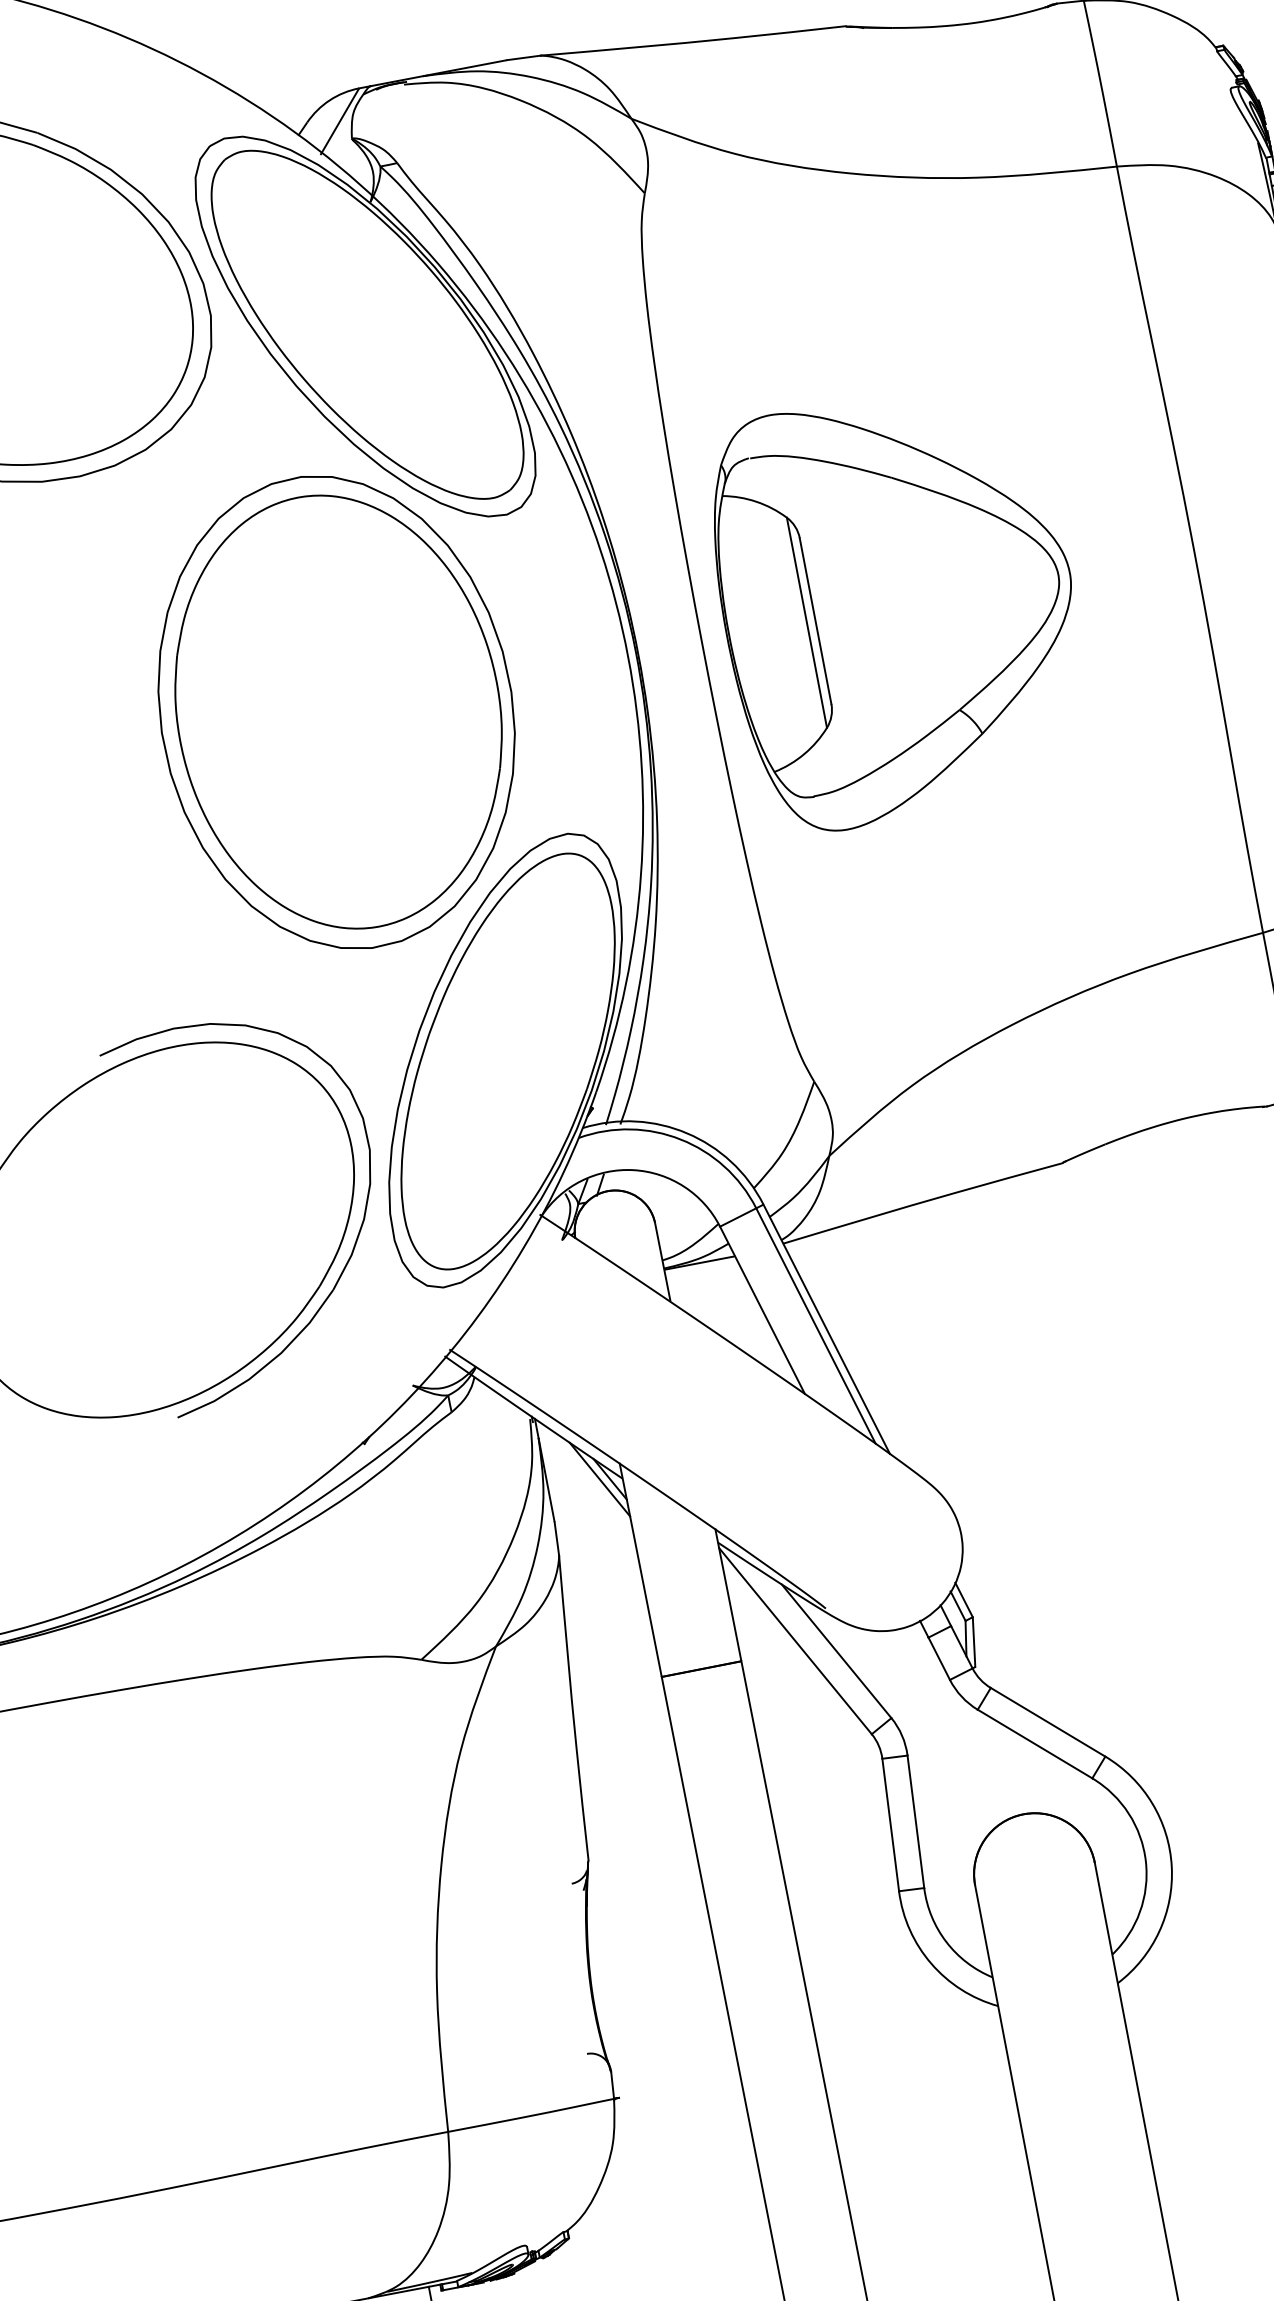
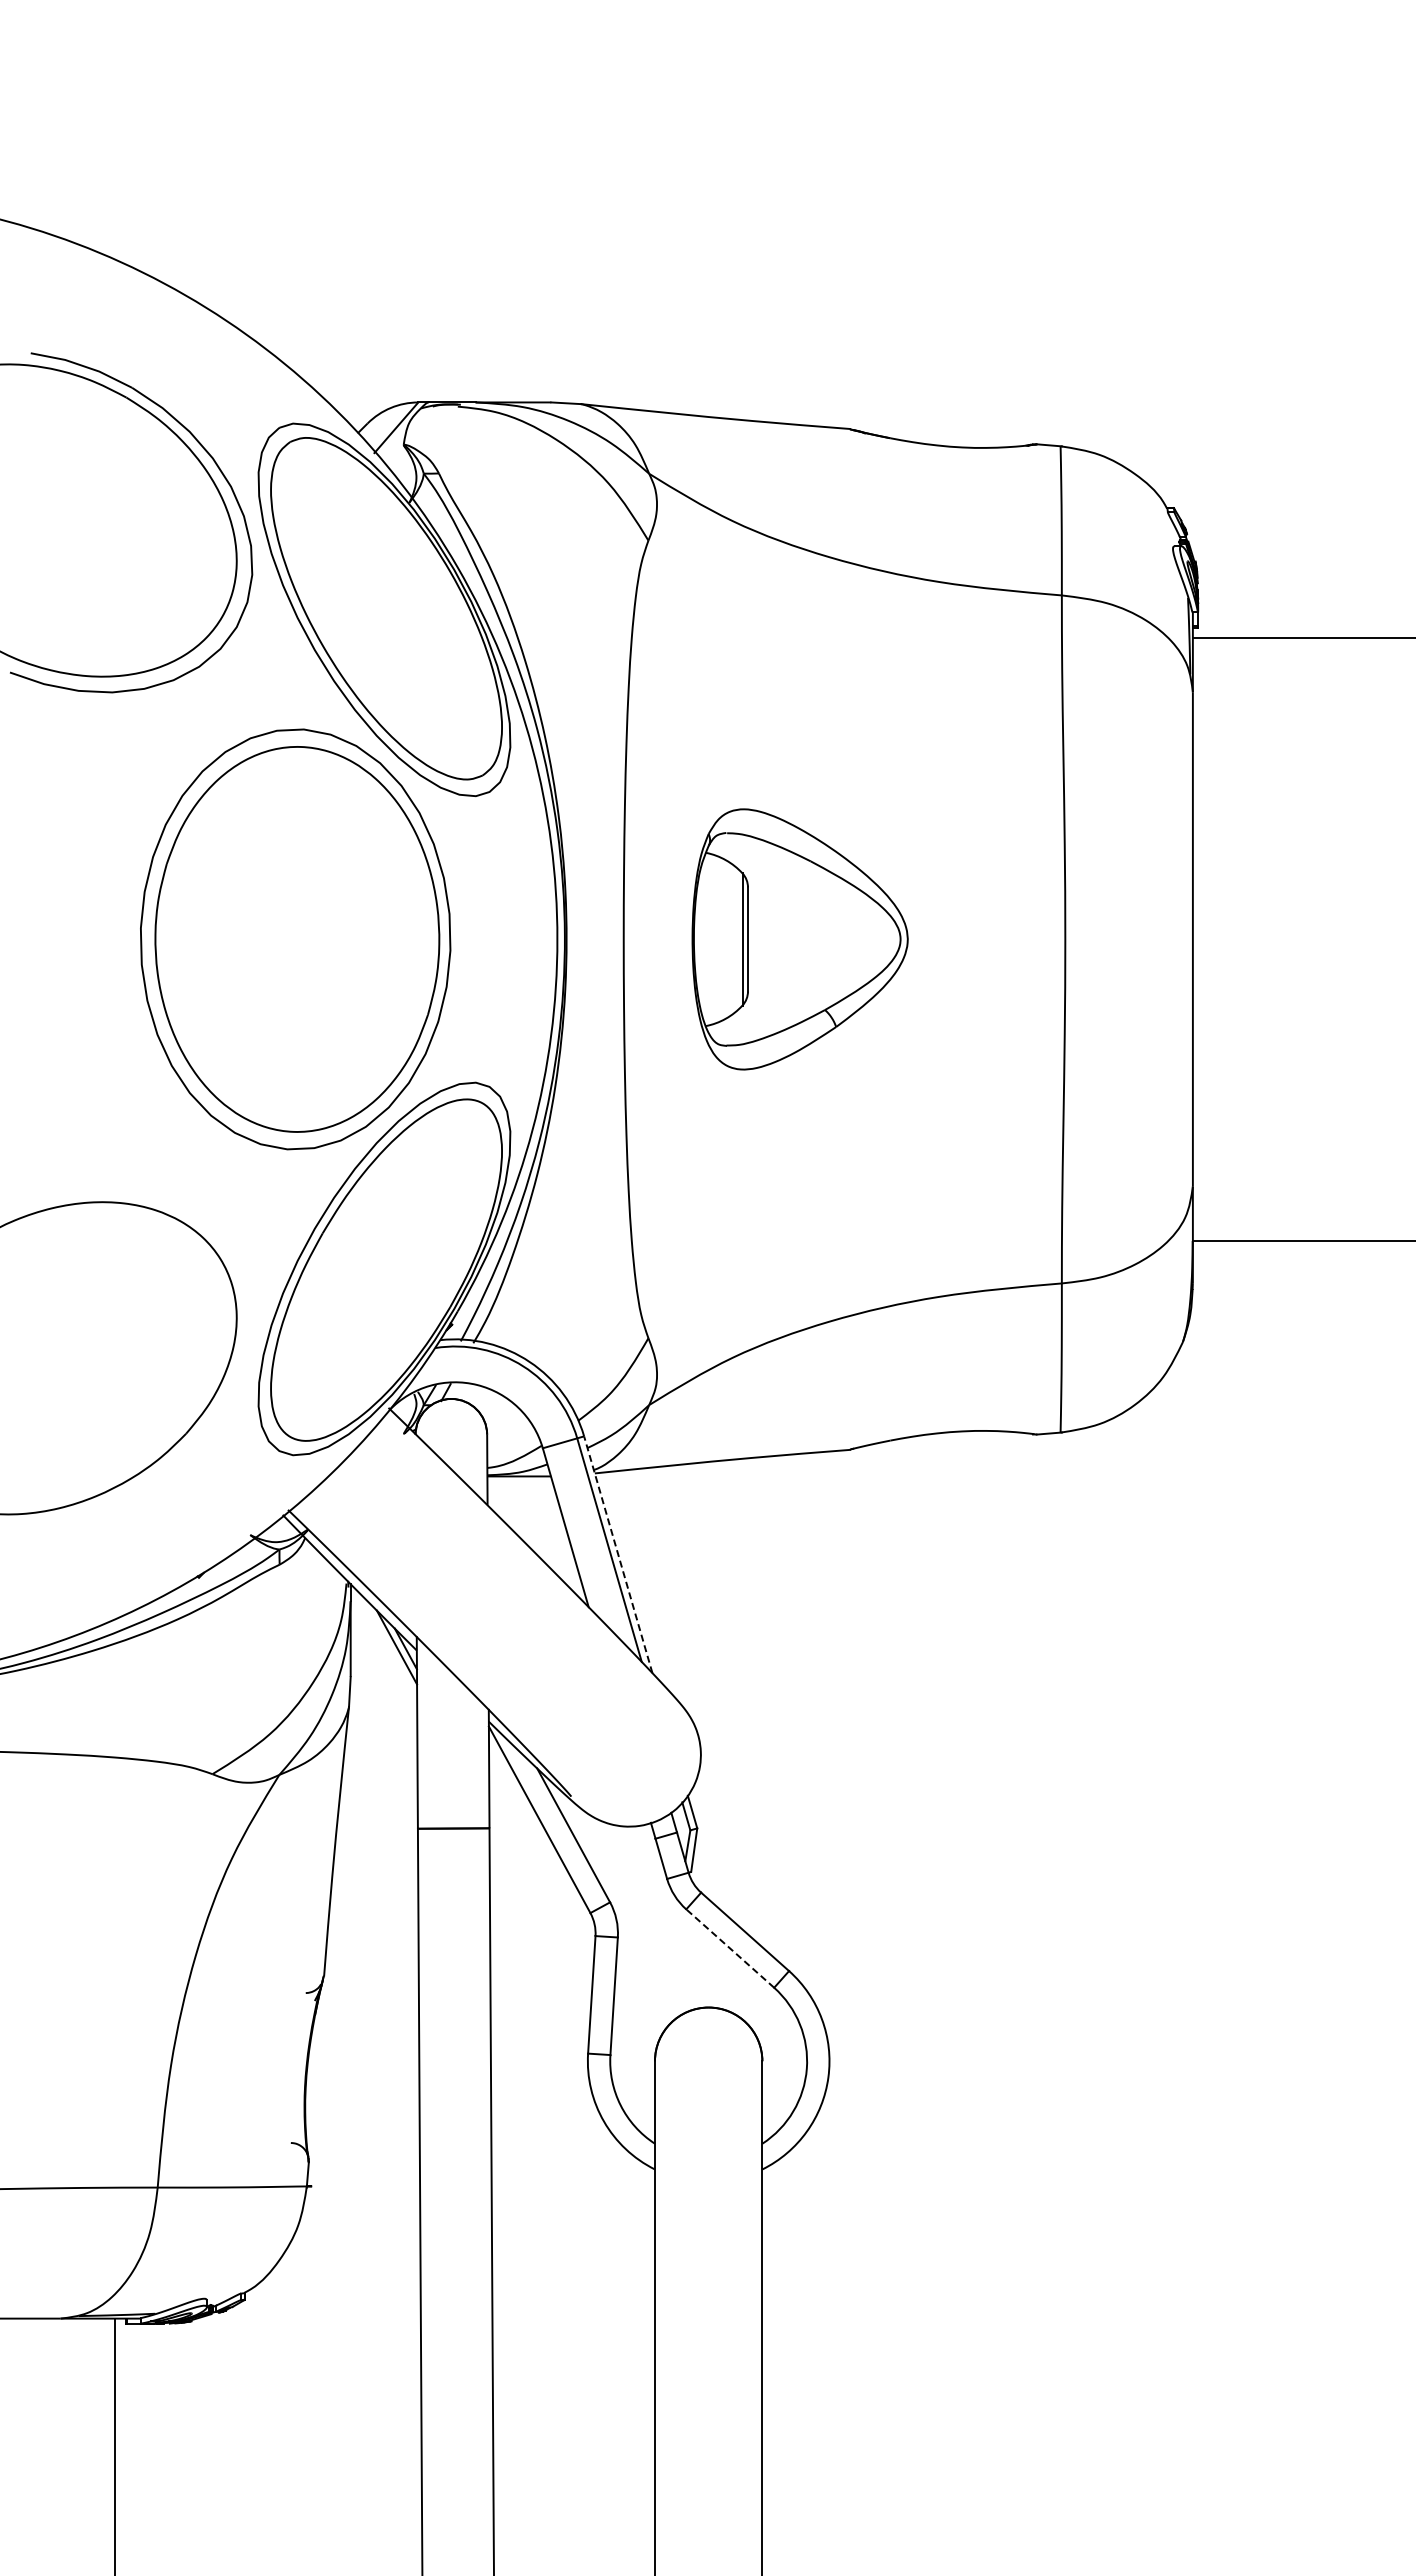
part: (897, 605) -> (799, 939), size x0.7
part: (353, 1244) -> (222, 1403), removed
line: (826, 1328) -> (618, 1554), solid -> dashed
line: (1035, 1743) -> (730, 1948), solid -> dashed

